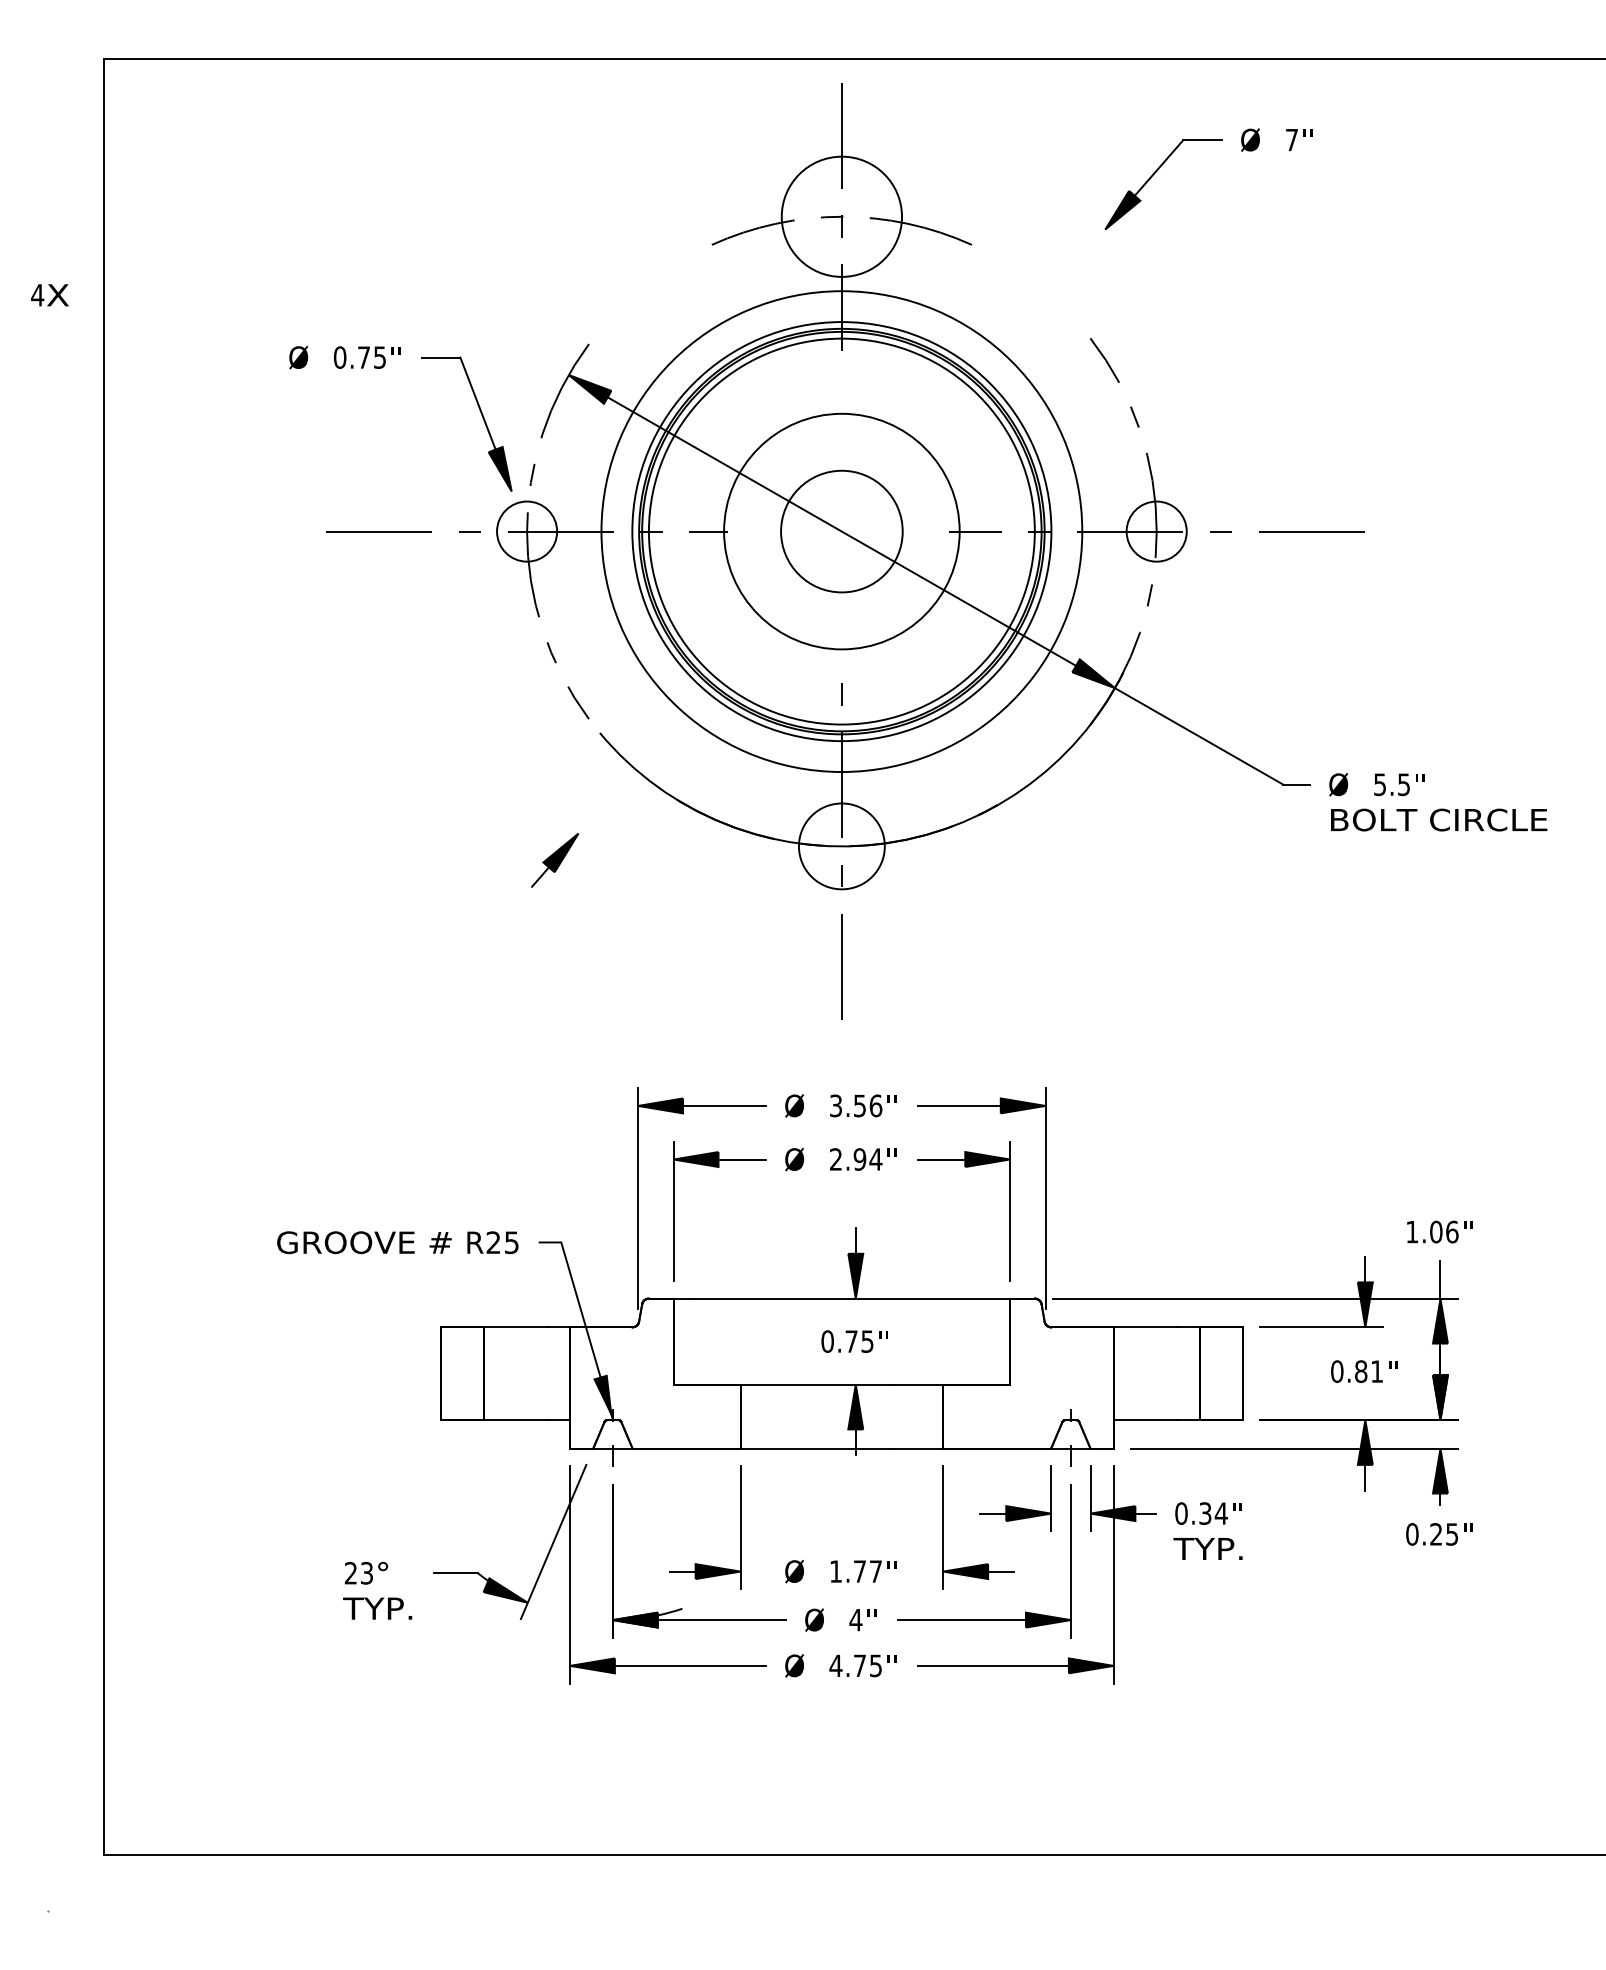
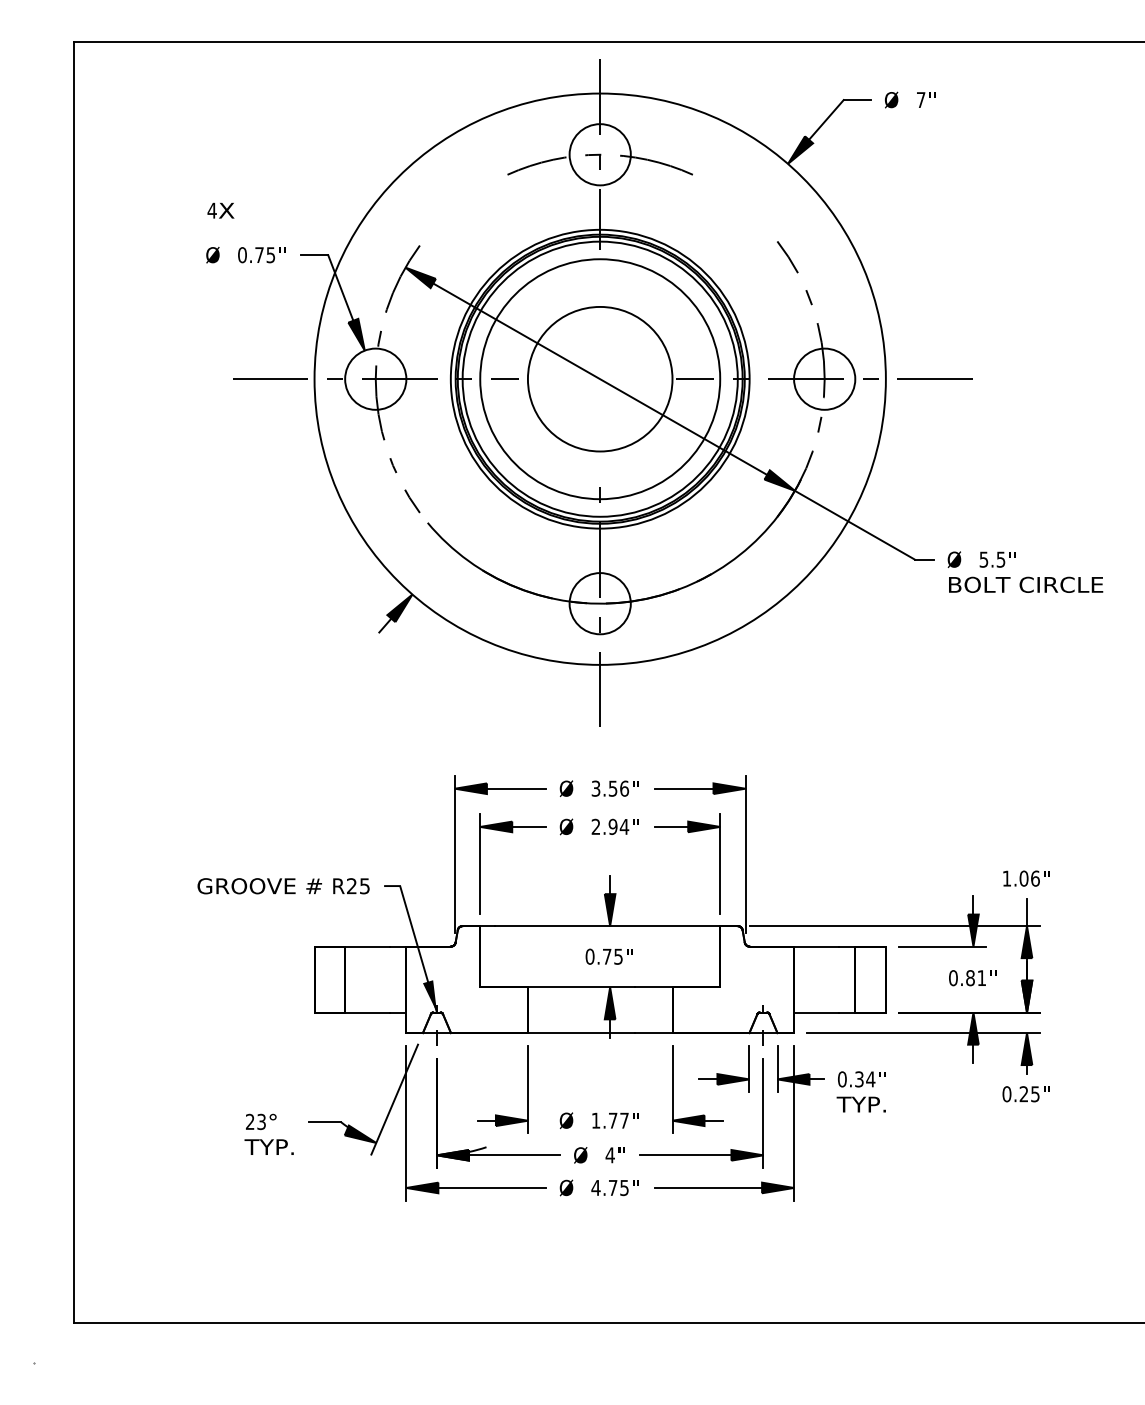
circle: (841, 216) -> (599, 154), size x0.71
text: (49, 295) -> (220, 210), moved
circle: (527, 531) -> (376, 379), size x1.43
circle: (841, 531) -> (599, 379), size x1.43
circle: (841, 531) -> (599, 379), size x1.67
circle: (841, 531) -> (599, 379), size x1.67
circle: (1156, 531) -> (824, 379), size x1.43

